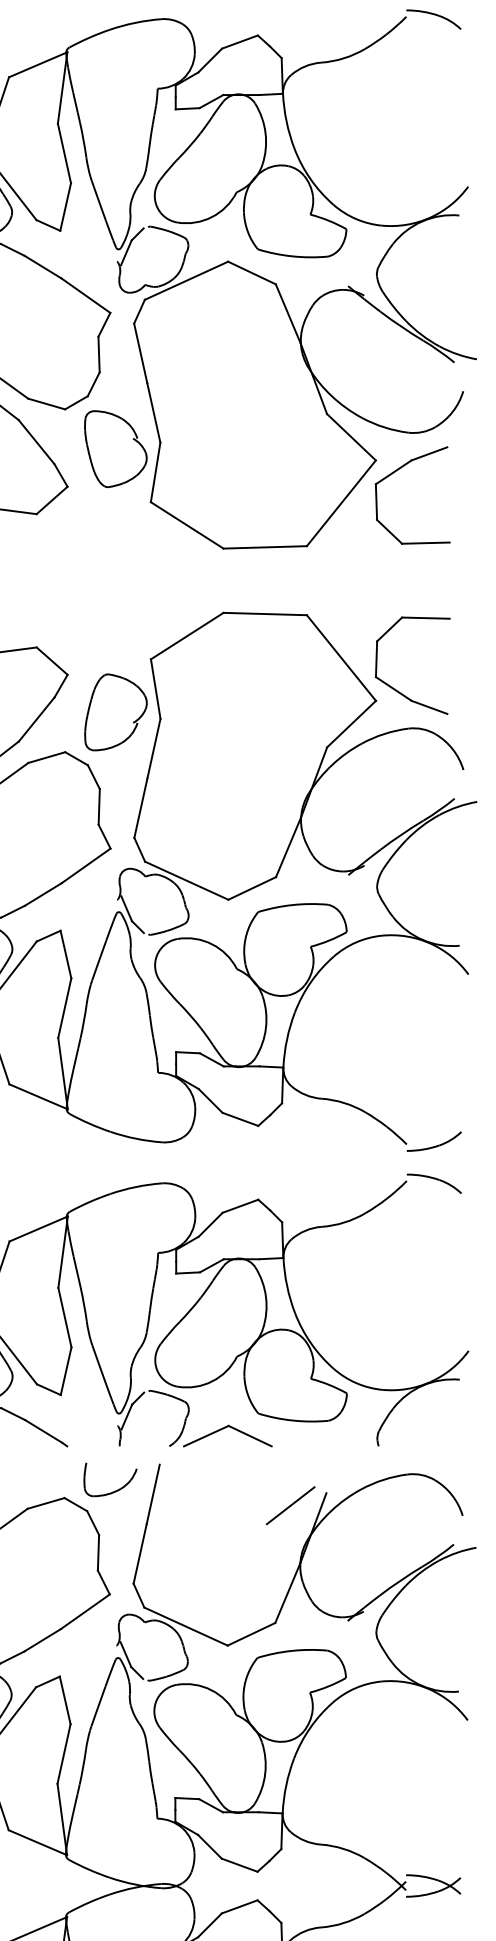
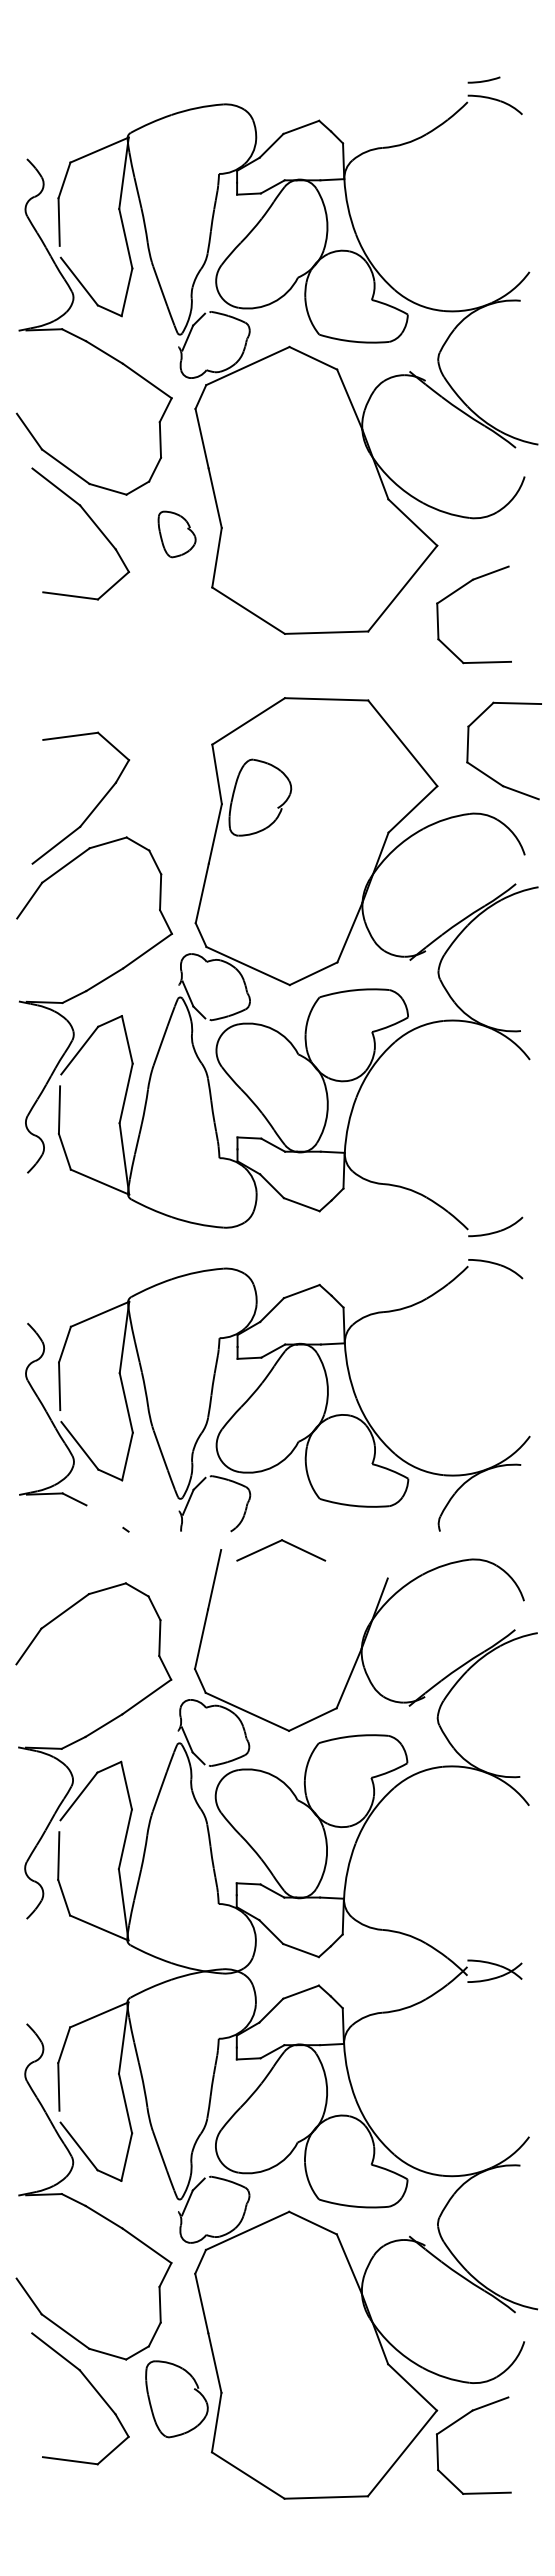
part: (115, 449) -> (176, 534), size x0.6
part: (396, 472) -> (457, 591), moved
part: (396, 689) -> (487, 774), moved
part: (116, 712) -> (260, 797), moved
part: (224, 1429) -> (277, 1543), moved
line: (43, 1431) -> (104, 1516), removed
part: (113, 1491) -> (174, 1576), removed
line: (290, 1505) -> (351, 1590), removed

